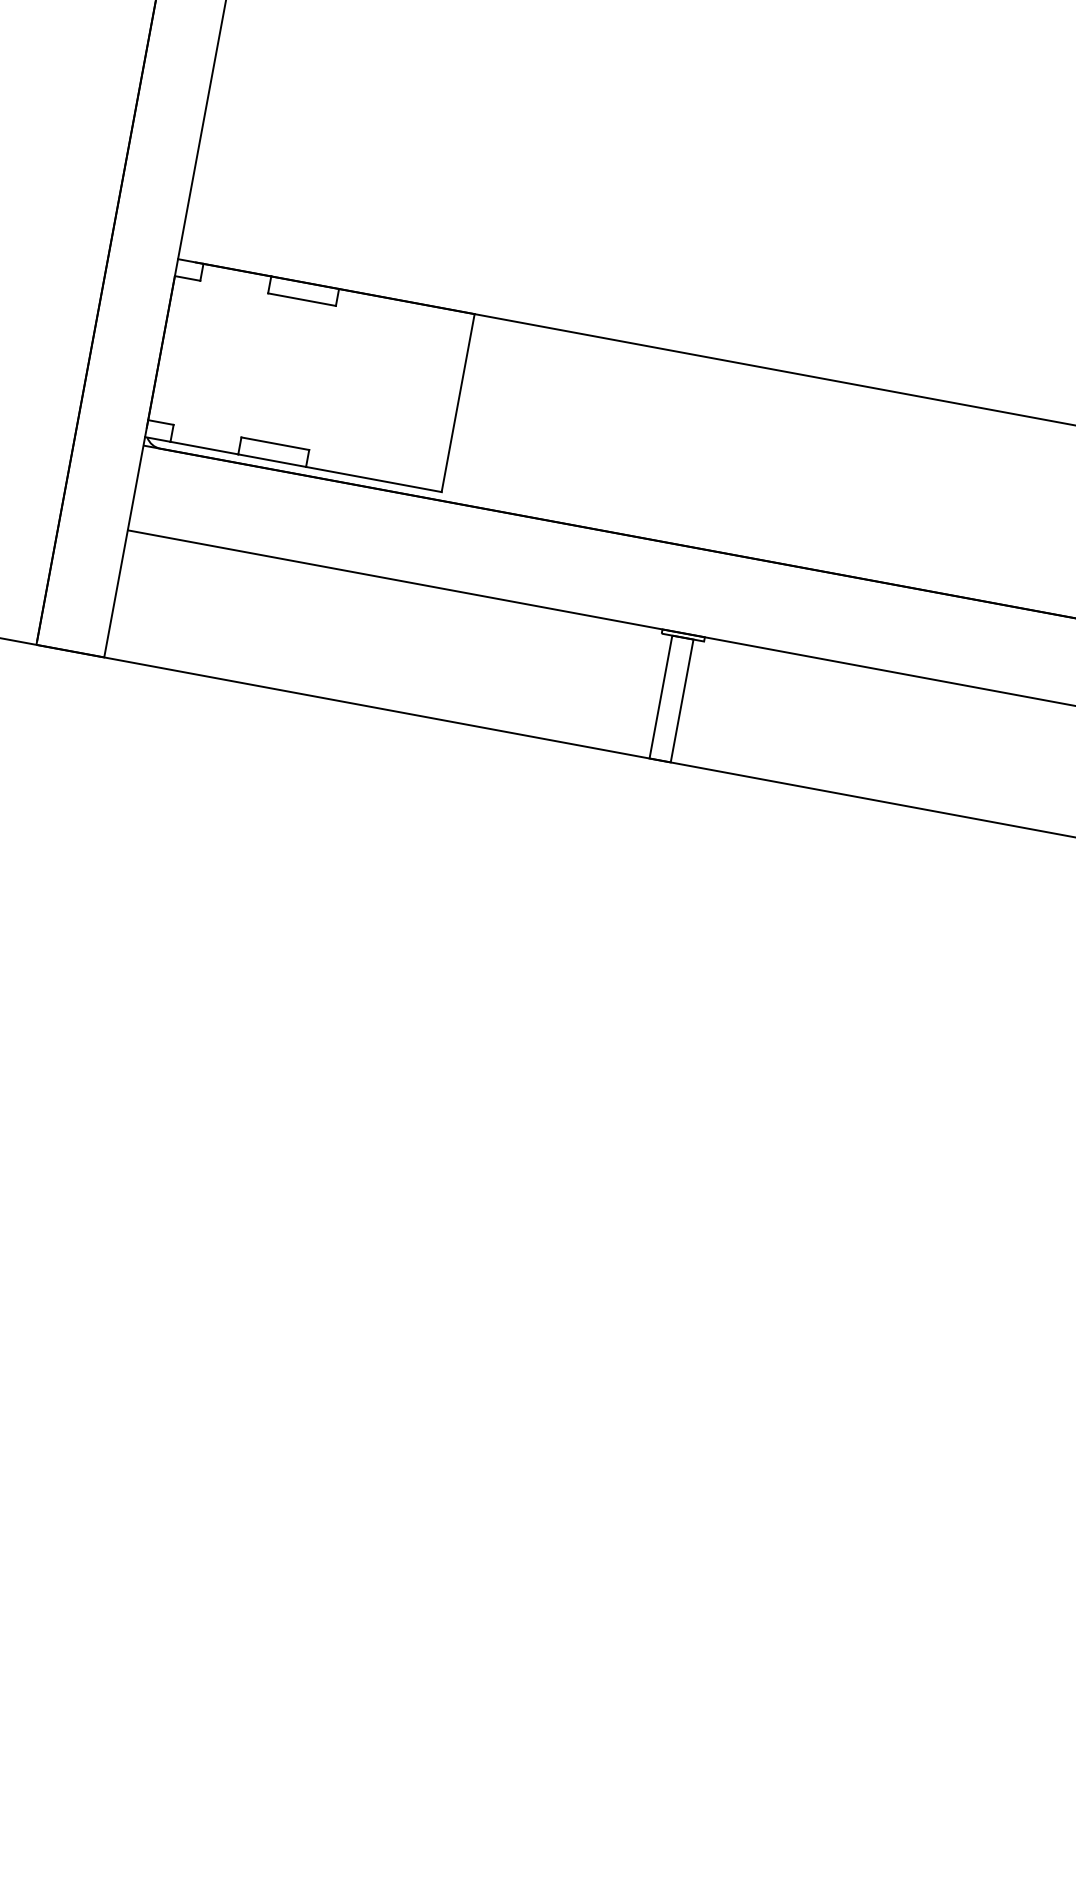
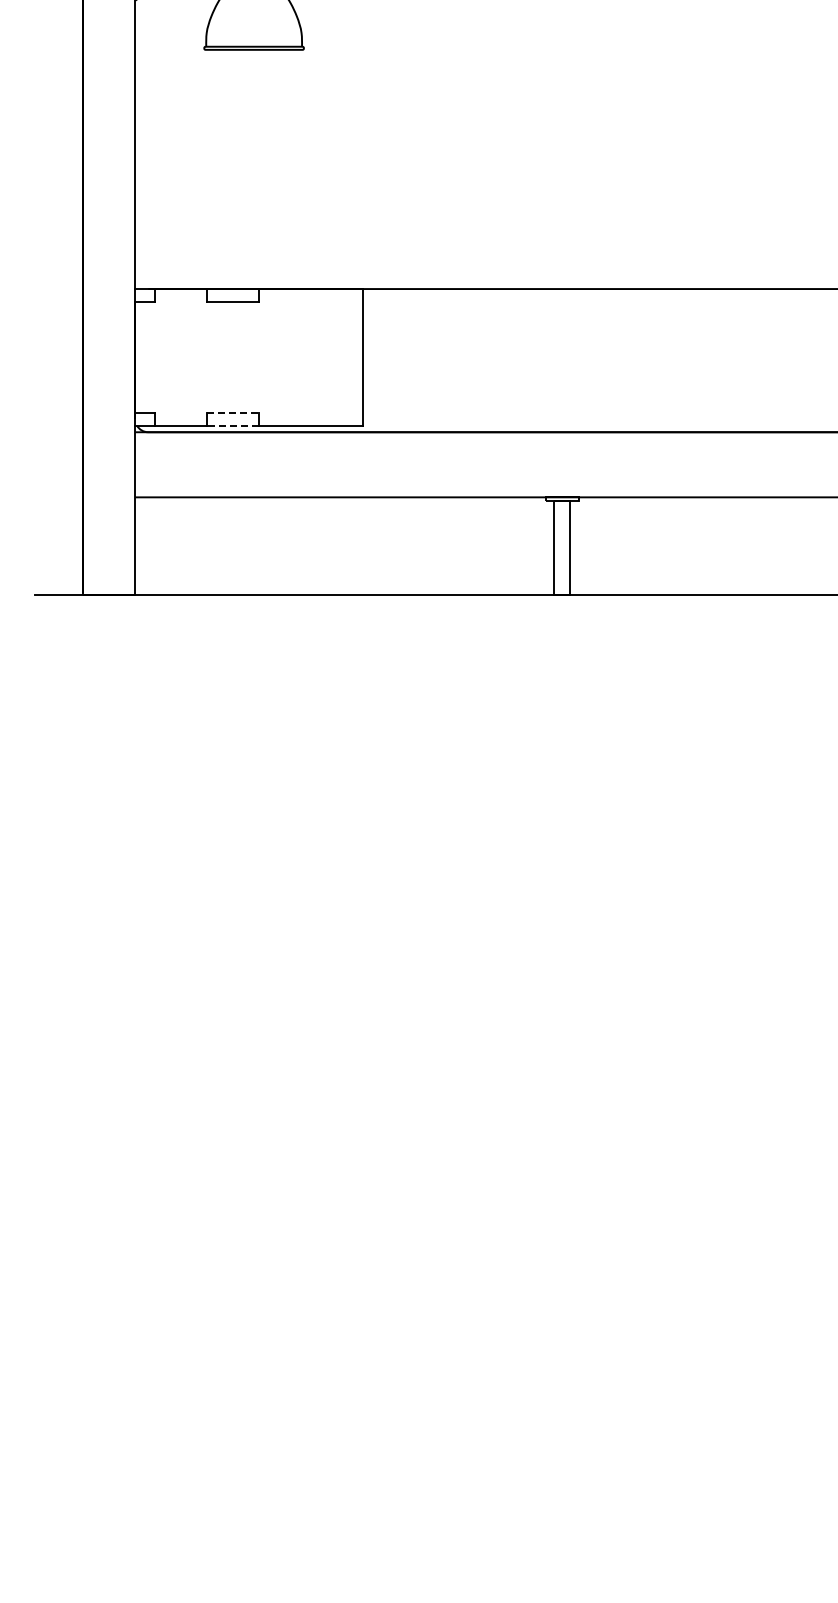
line: (276, 443) -> (233, 412), solid -> dashed
line: (271, 460) -> (232, 425), solid -> dashed

